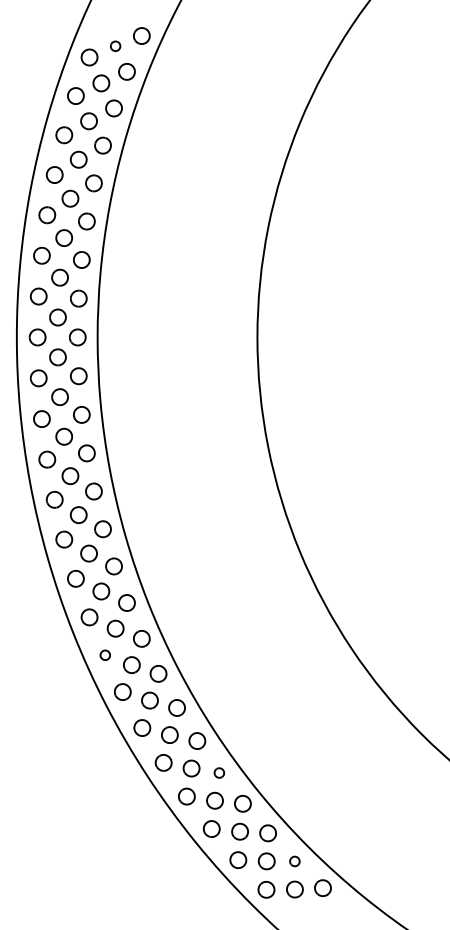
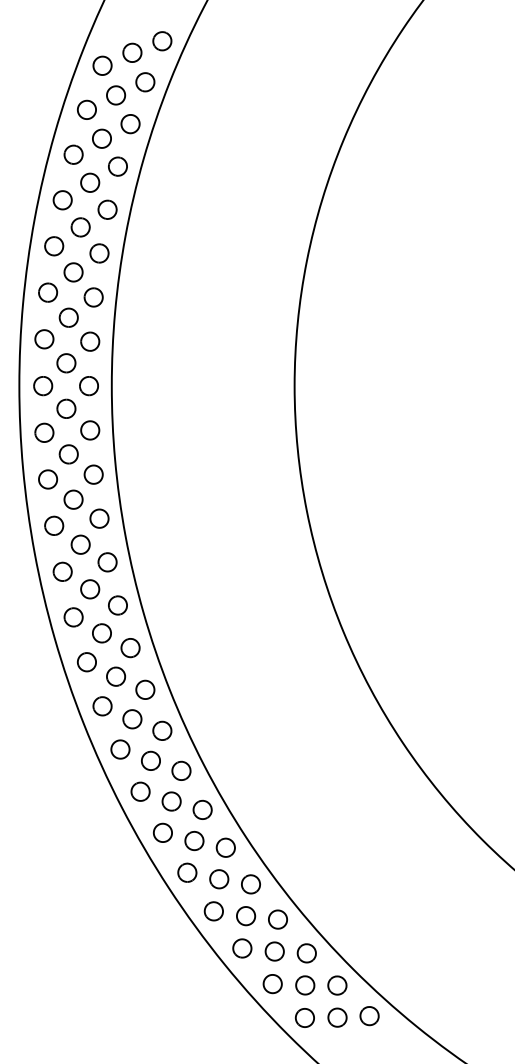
part: (115, 46) -> (132, 53), size x1.67
part: (105, 655) -> (120, 749), size x1.67
part: (219, 772) -> (251, 883), size x1.67
part: (294, 861) -> (337, 985), size x1.67

